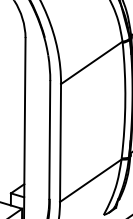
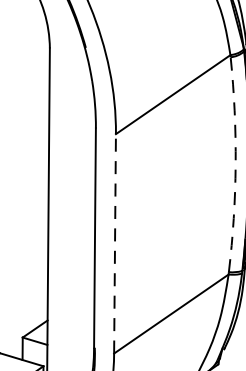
arc: (125, 100) -> (235, 164), solid -> dashed
line: (60, 143) -> (114, 244), solid -> dashed

